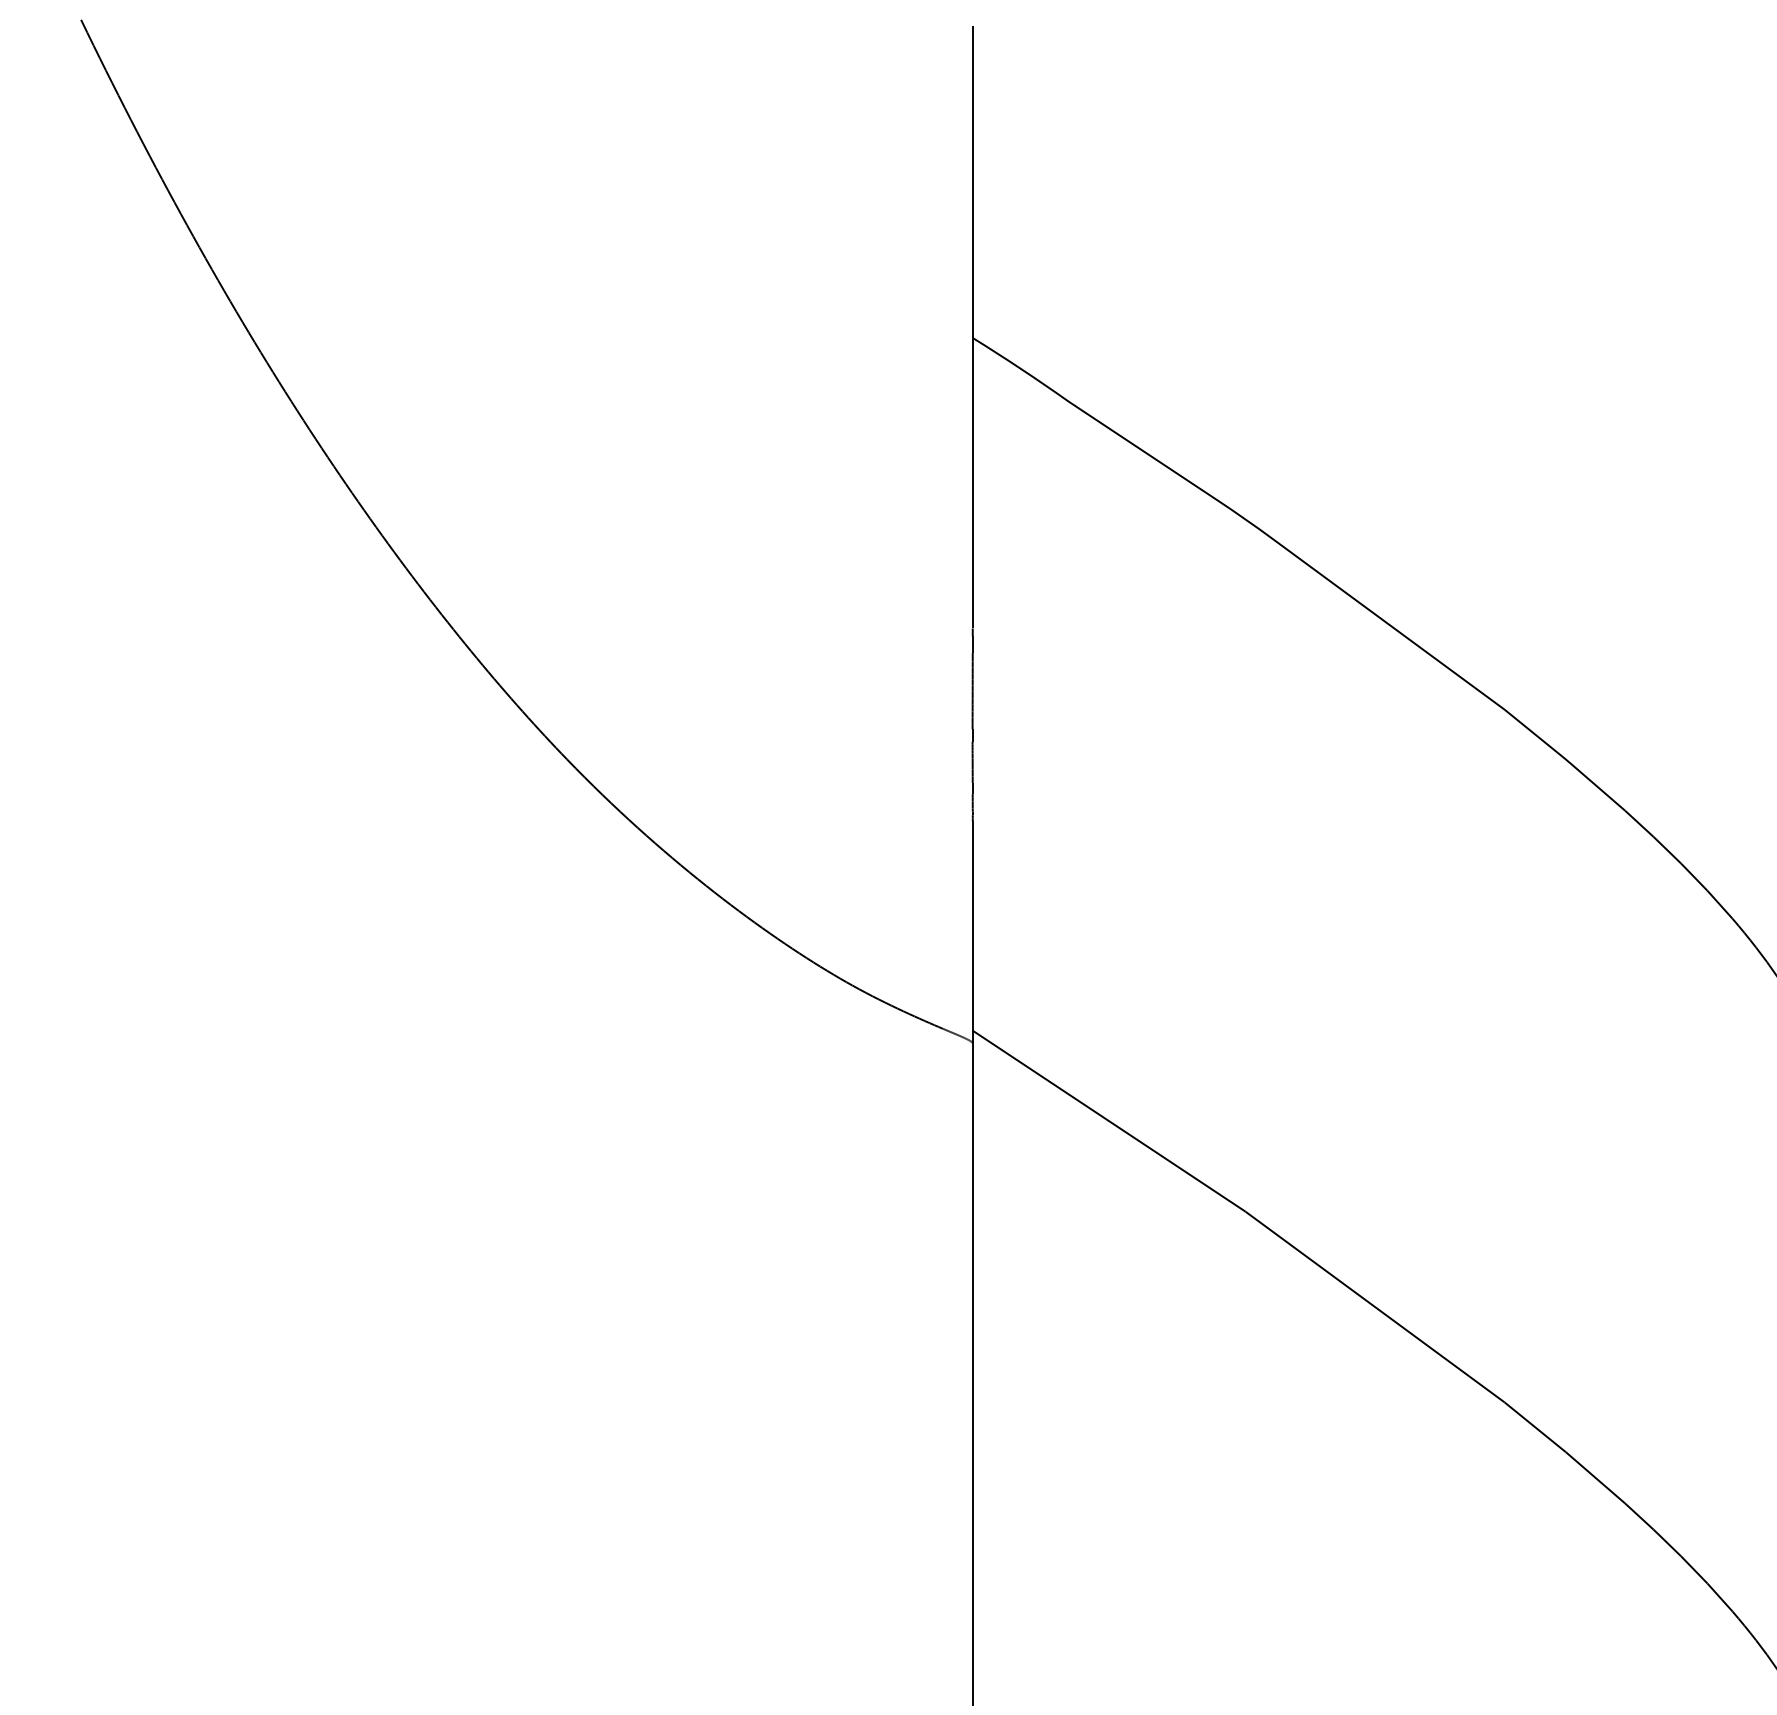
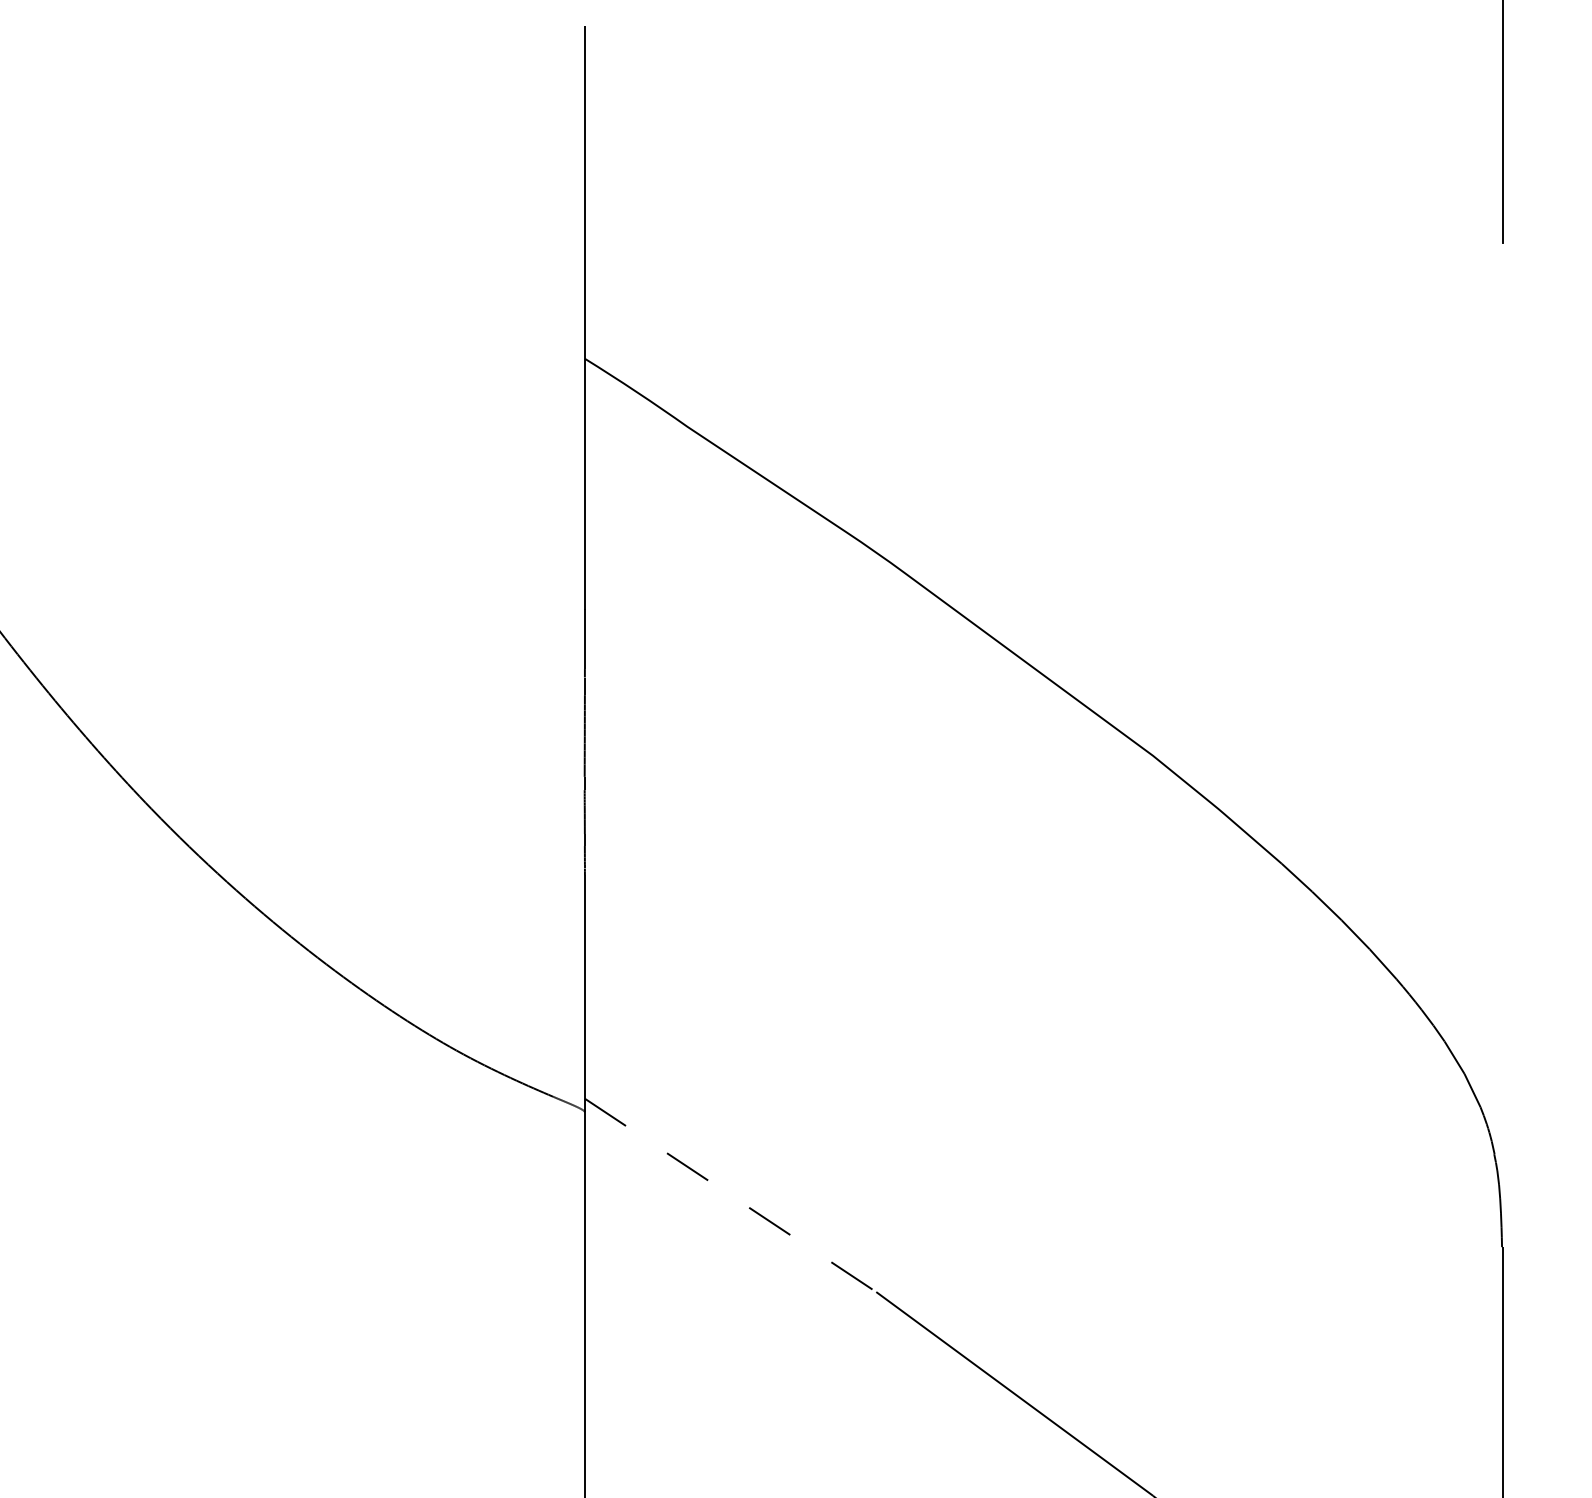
line: (1109, 1121) -> (730, 1195), solid -> dashed

